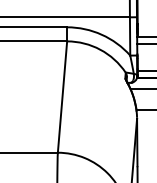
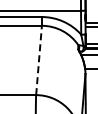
line: (63, 97) -> (39, 60), solid -> dashed

